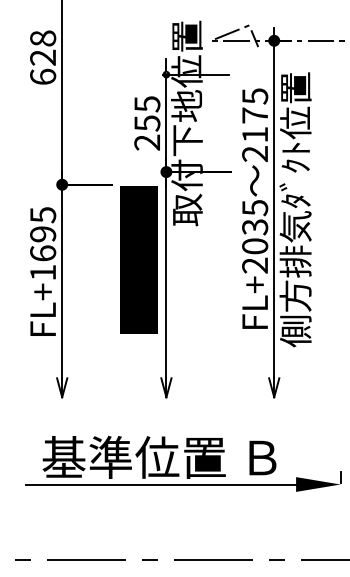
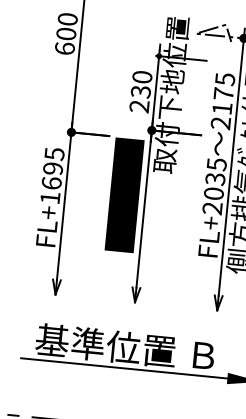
text: (43, 47) -> (67, 26), 628 -> 600
text: (147, 113) -> (141, 84), 255 -> 230

